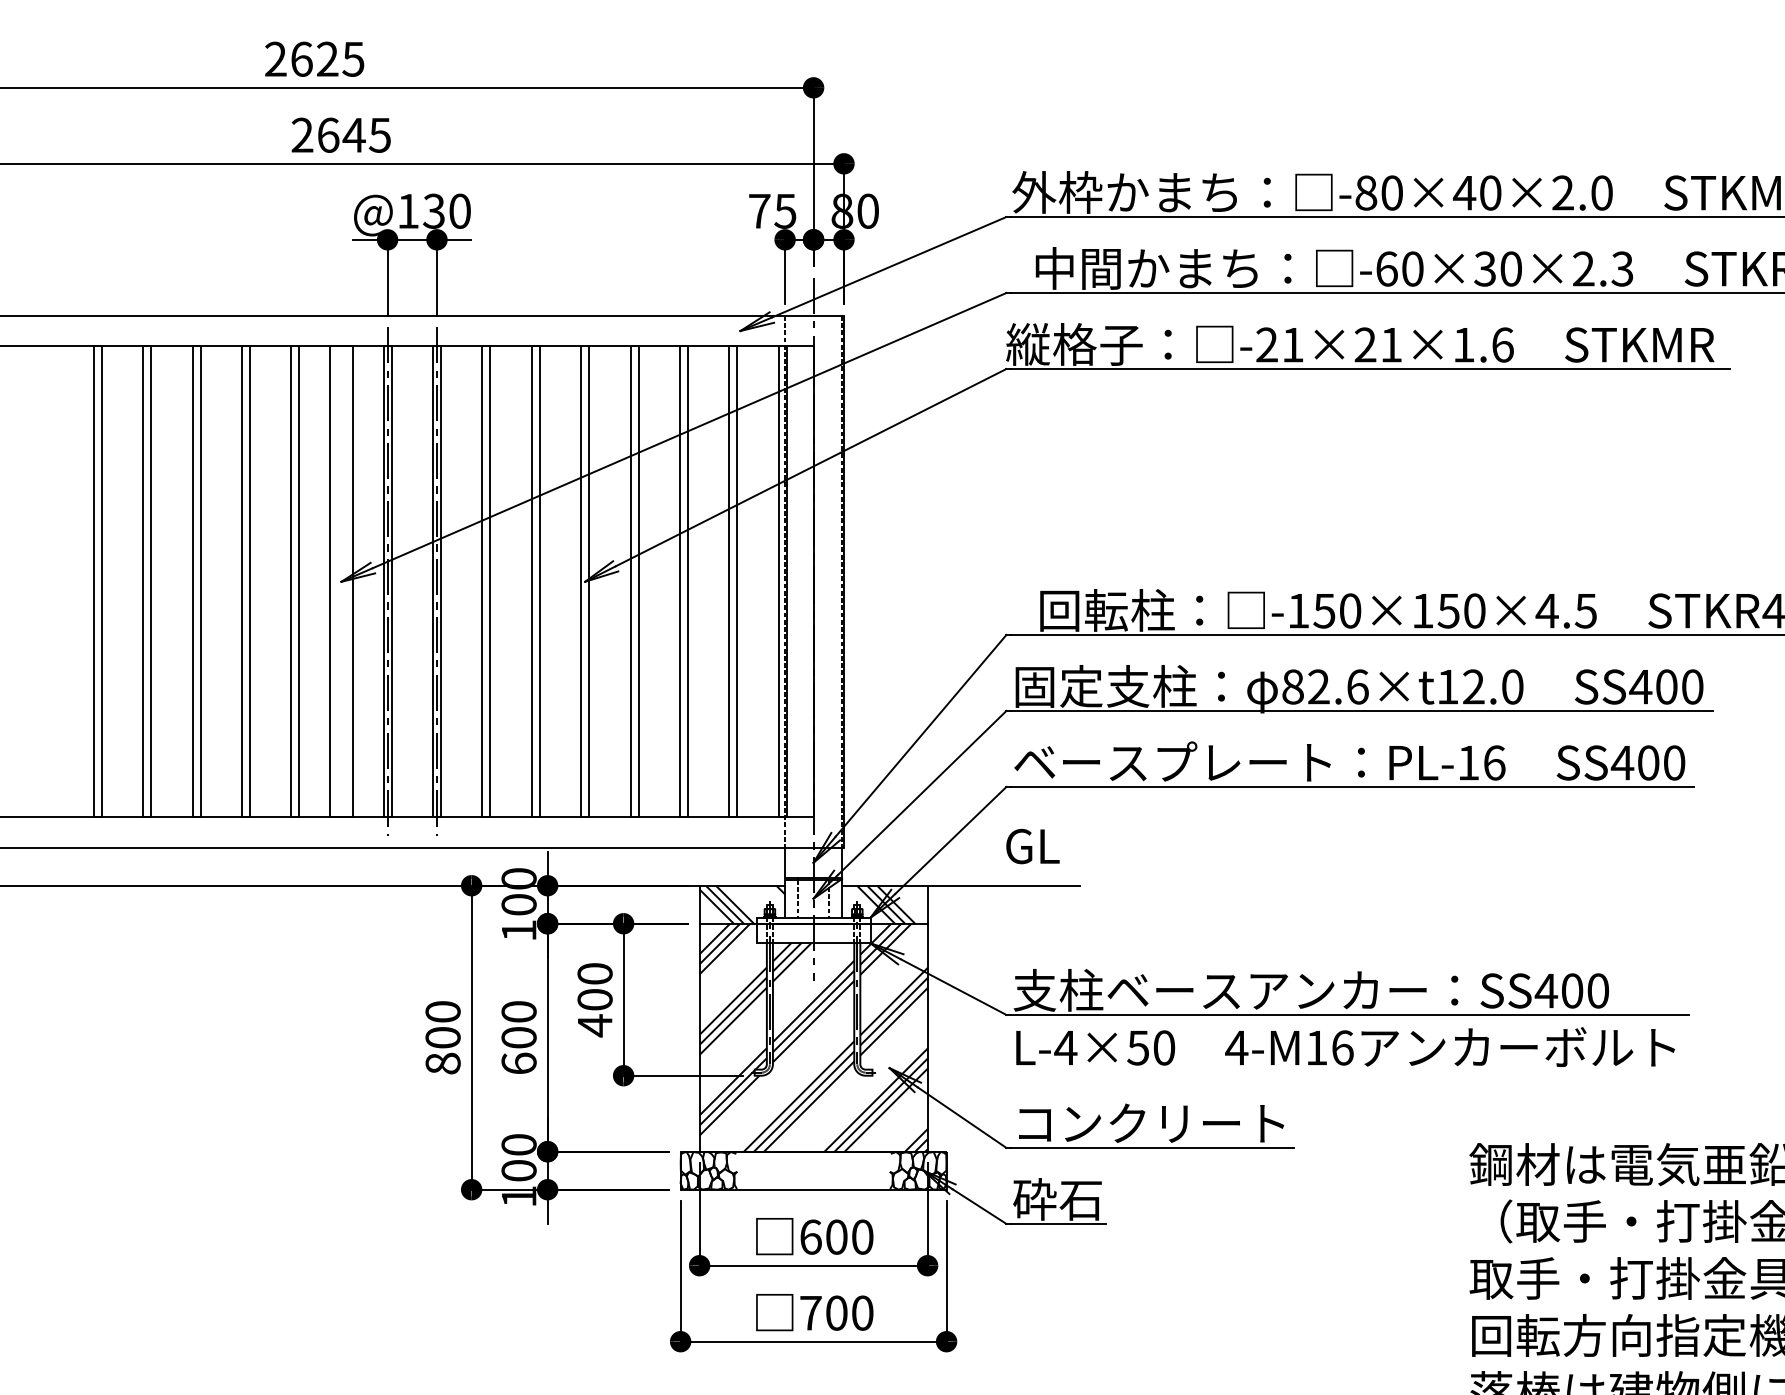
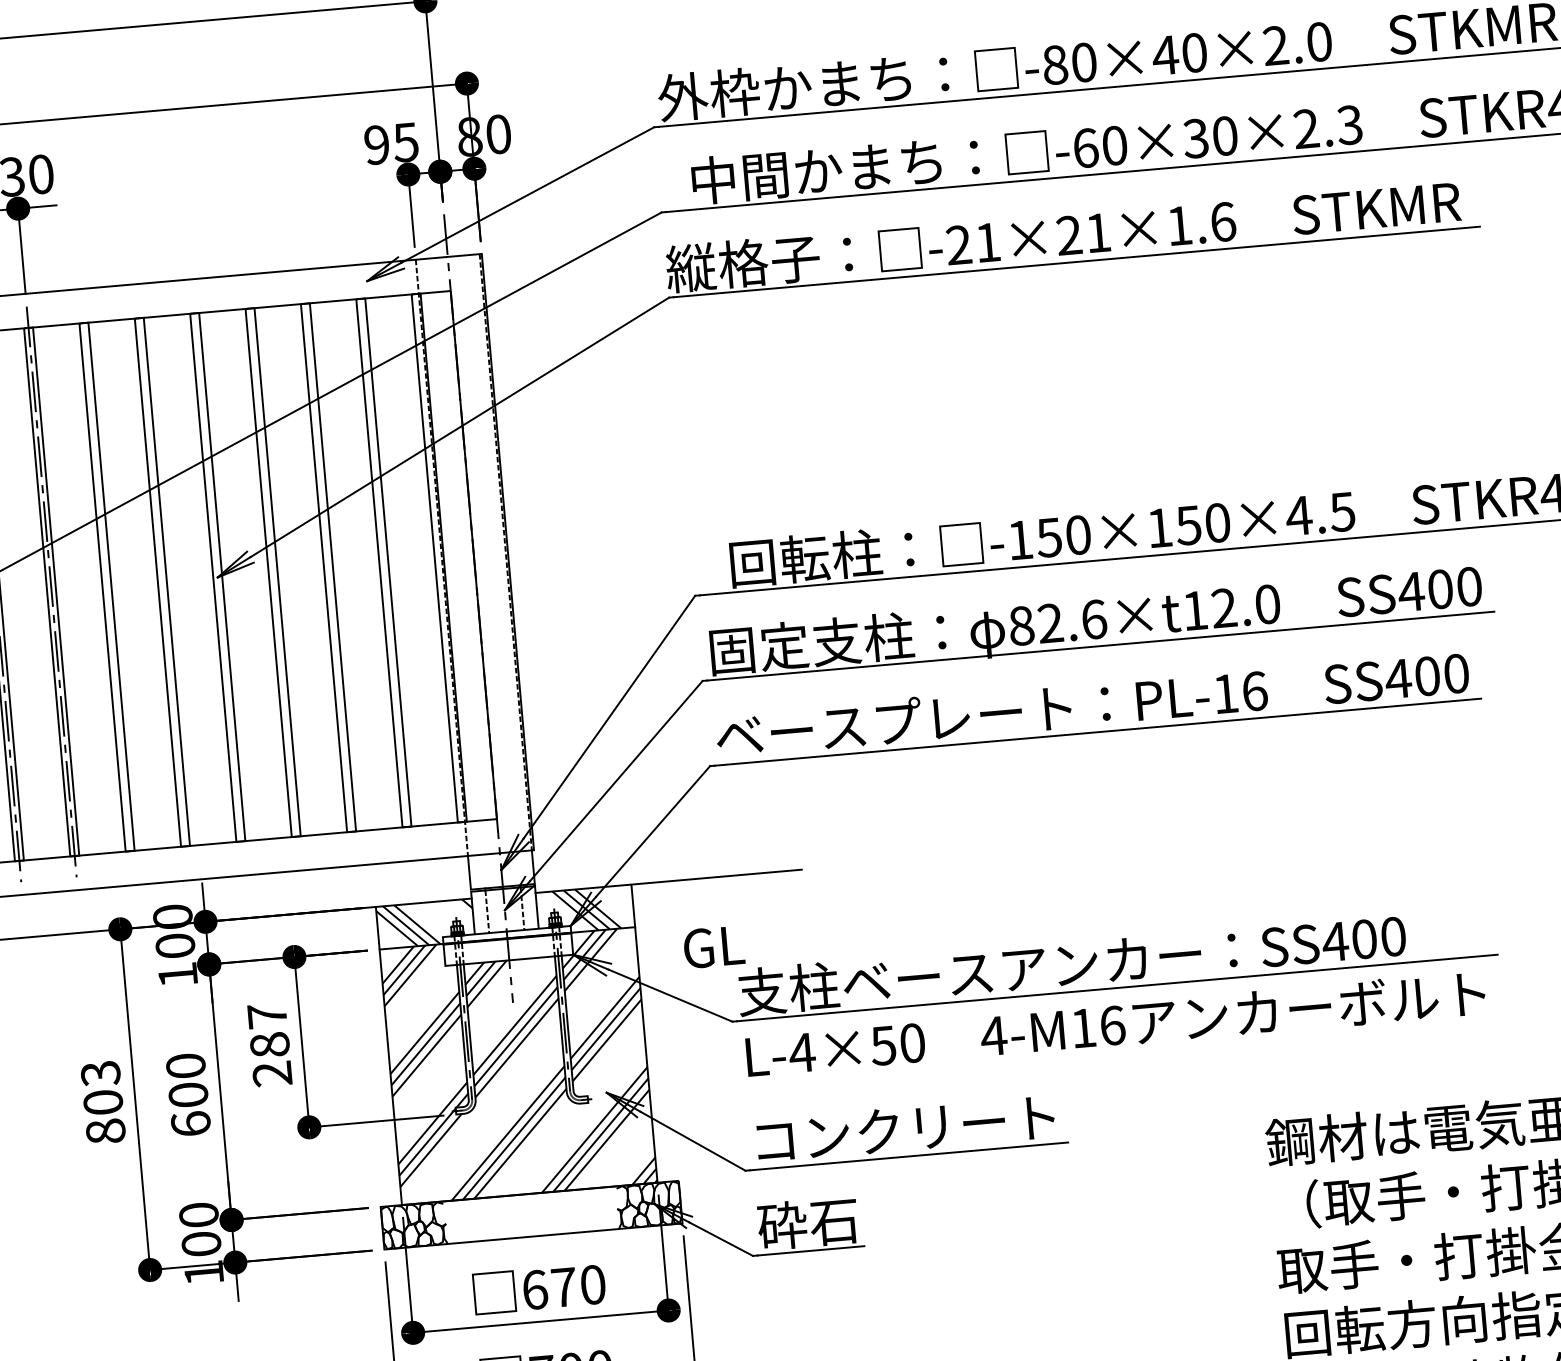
text: (759, 210) -> (376, 144), 75 -> 95
text: (1032, 846) -> (713, 947), moved
text: (594, 1000) -> (269, 1045), 400 -> 287
text: (442, 1012) -> (100, 1074), 800 -> 803
text: (836, 1236) -> (563, 1286), 600 -> 670

